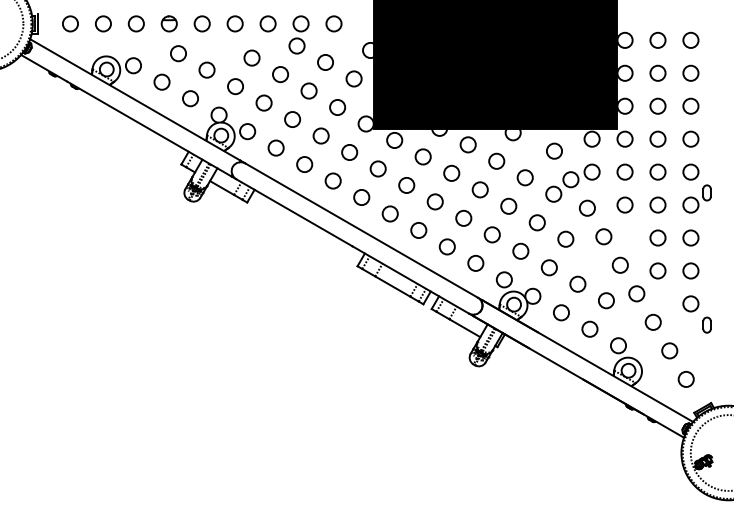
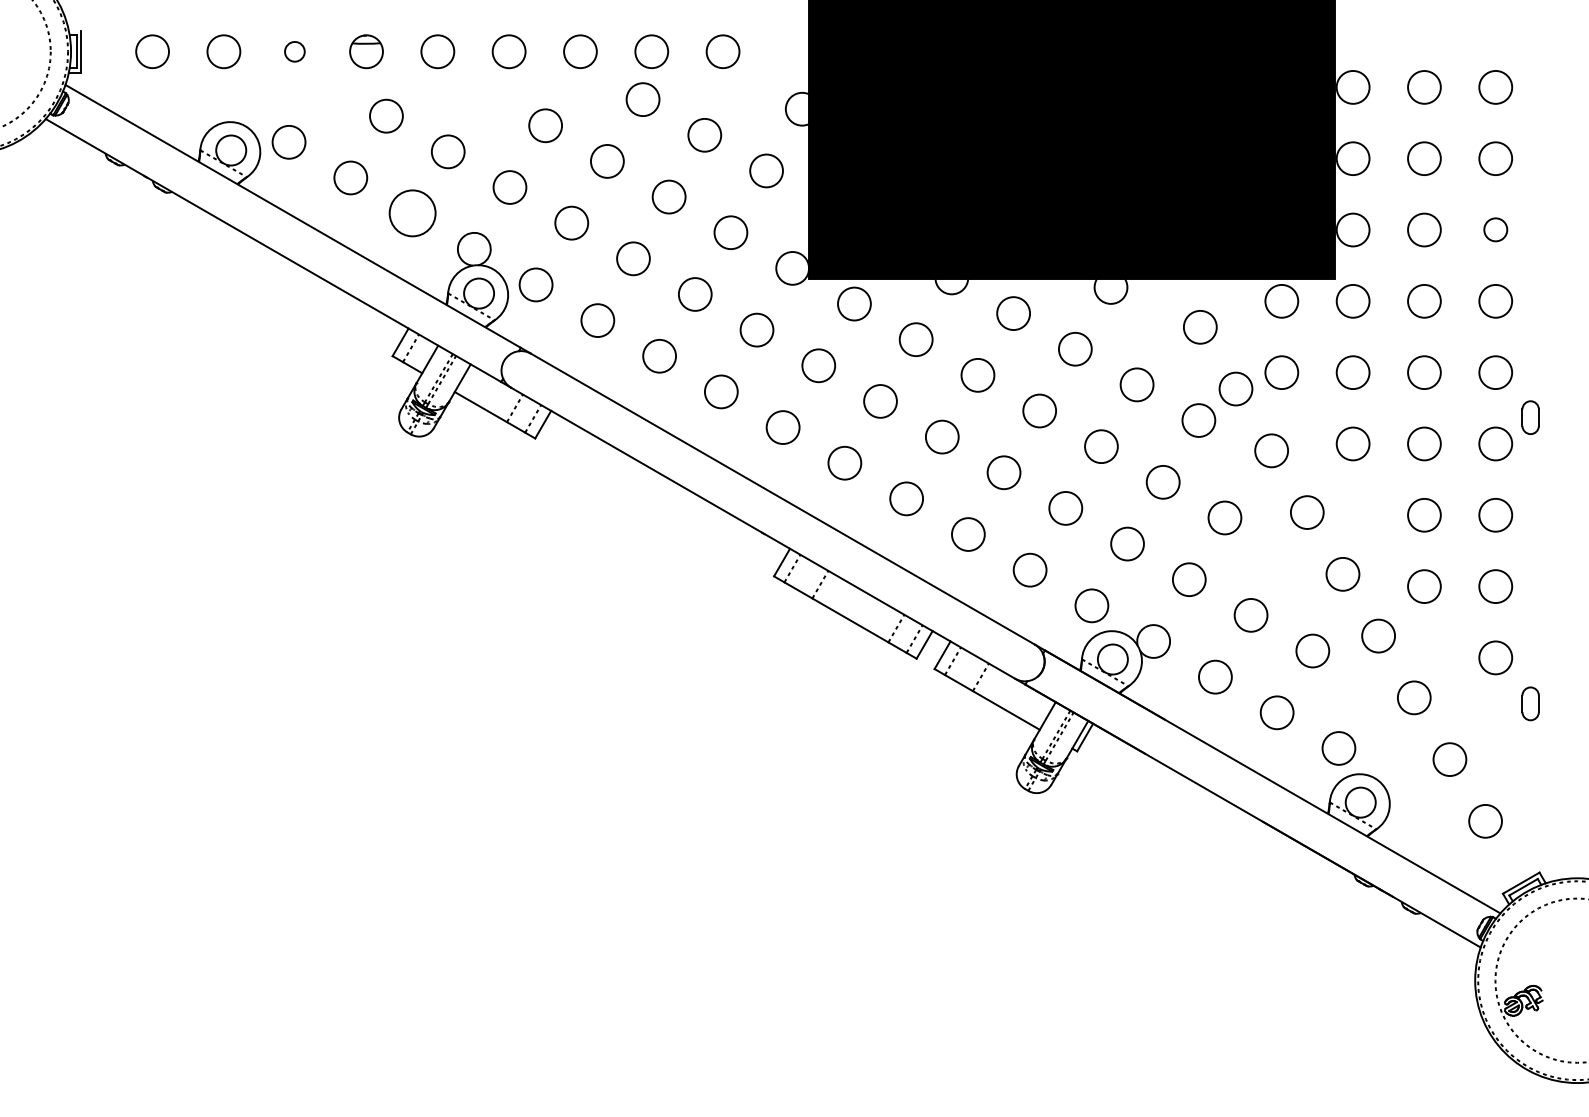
circle: (135, 23) -> (293, 50), size x0.6
circle: (190, 98) -> (412, 213), size x1.4
circle: (690, 105) -> (1494, 228), size x0.7

